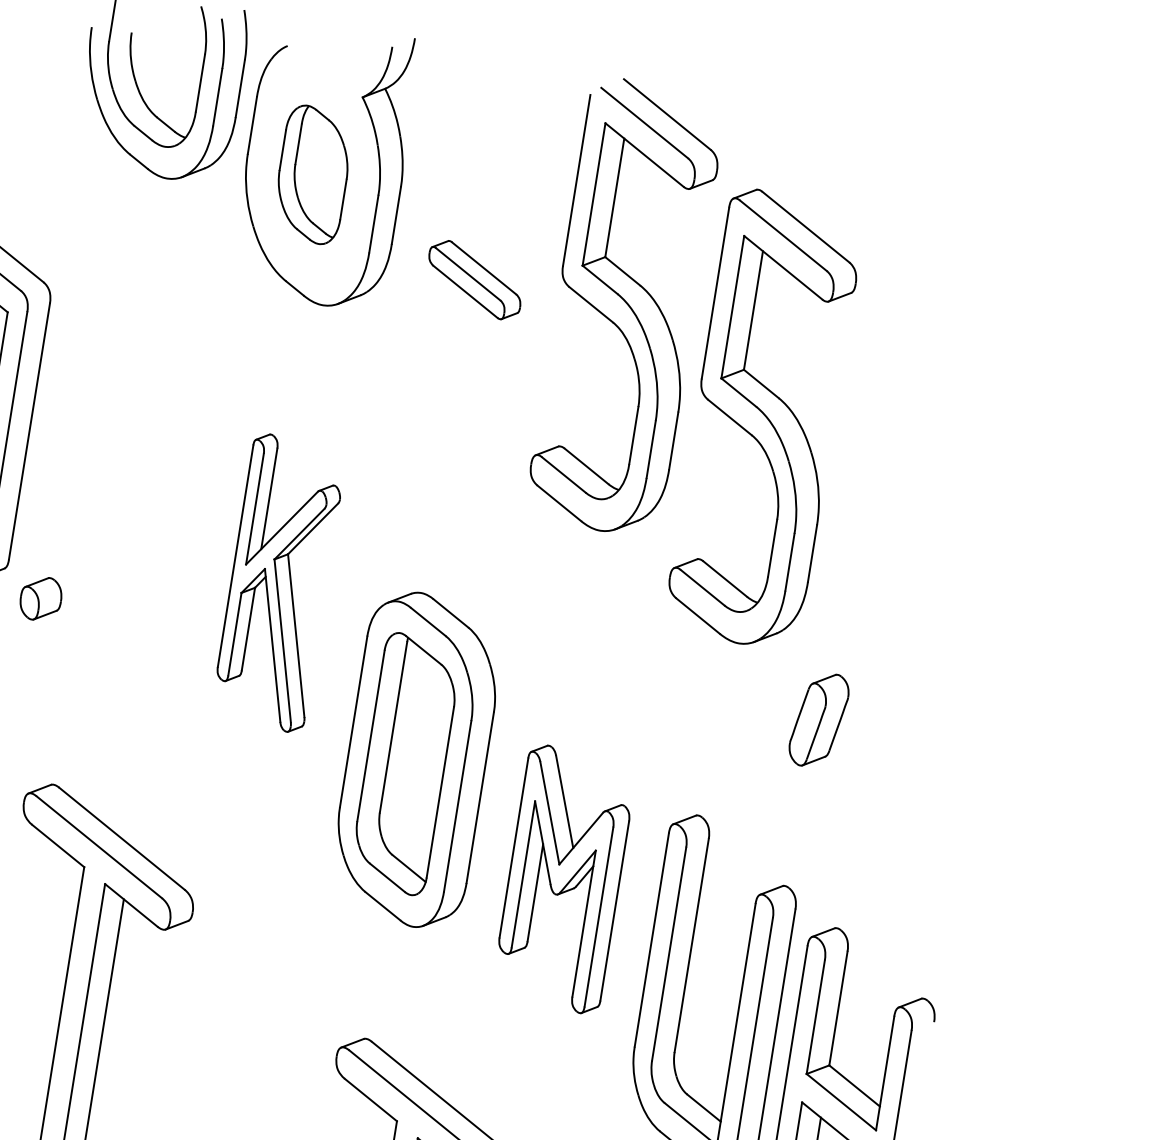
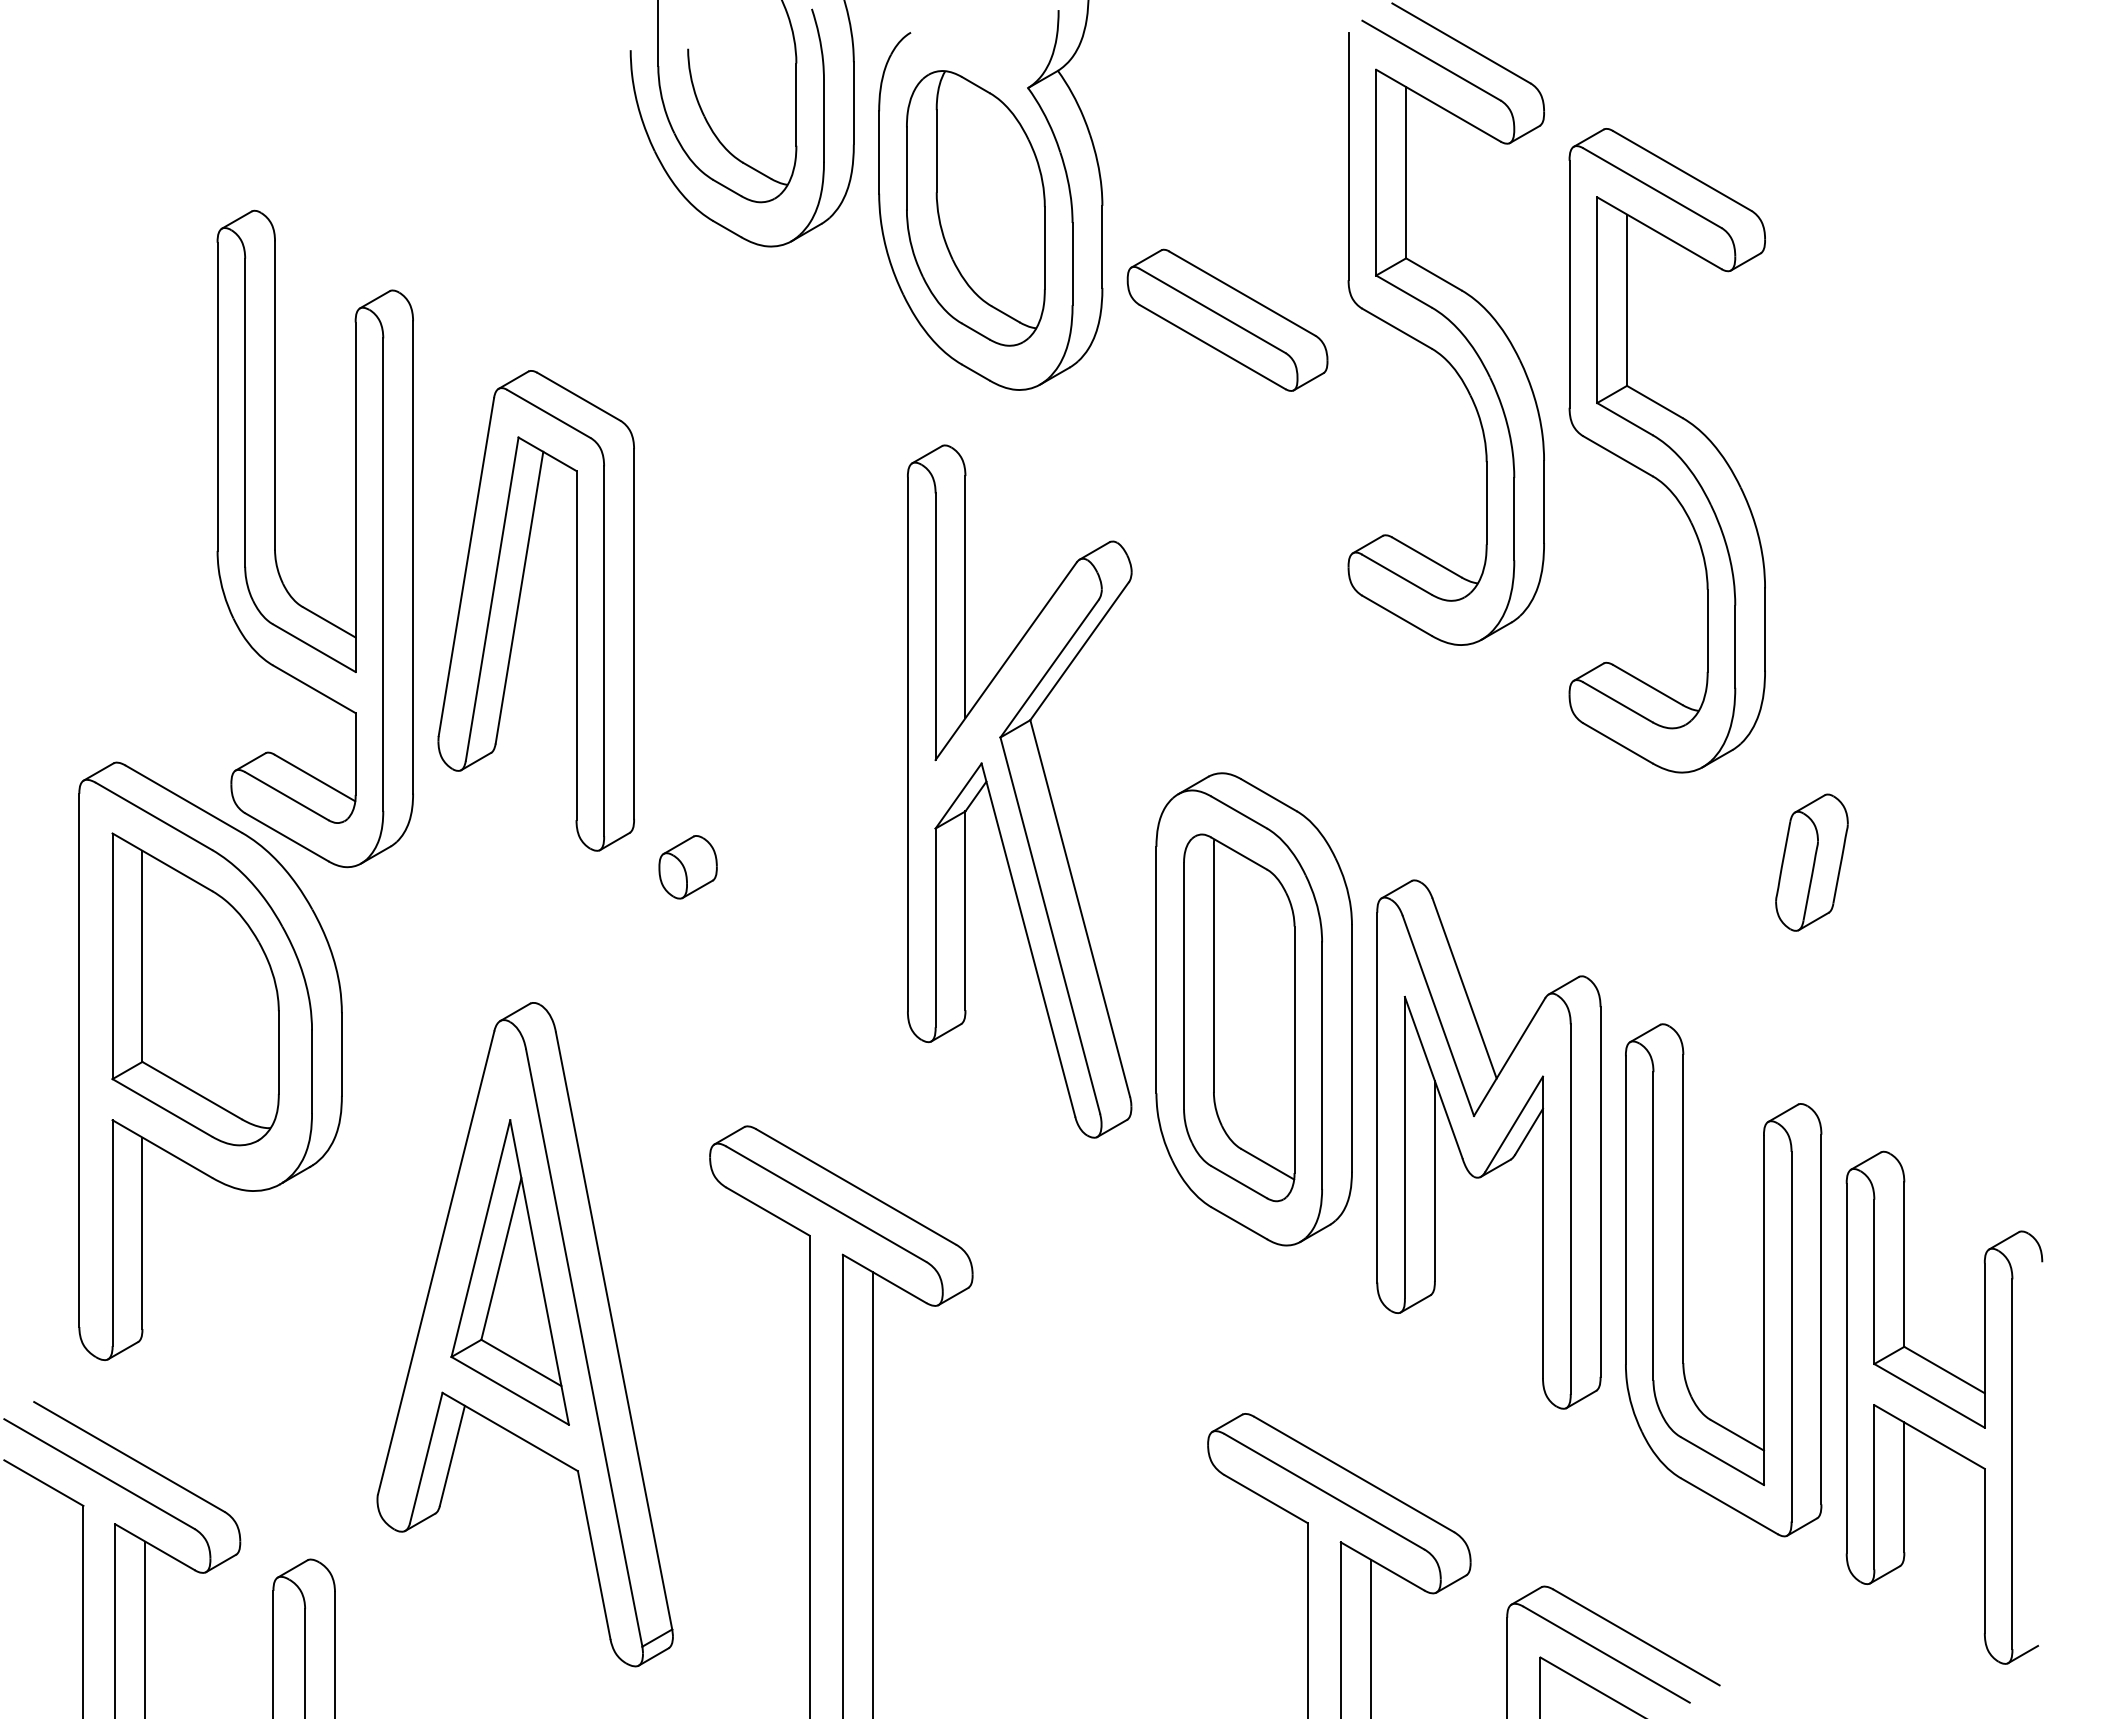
part: (312, 174) -> (975, 208), size x1.43
part: (474, 279) -> (1227, 319), size x1.43
part: (278, 583) -> (1019, 791), size x1.67
part: (564, 879) -> (1488, 1144), size x1.43

